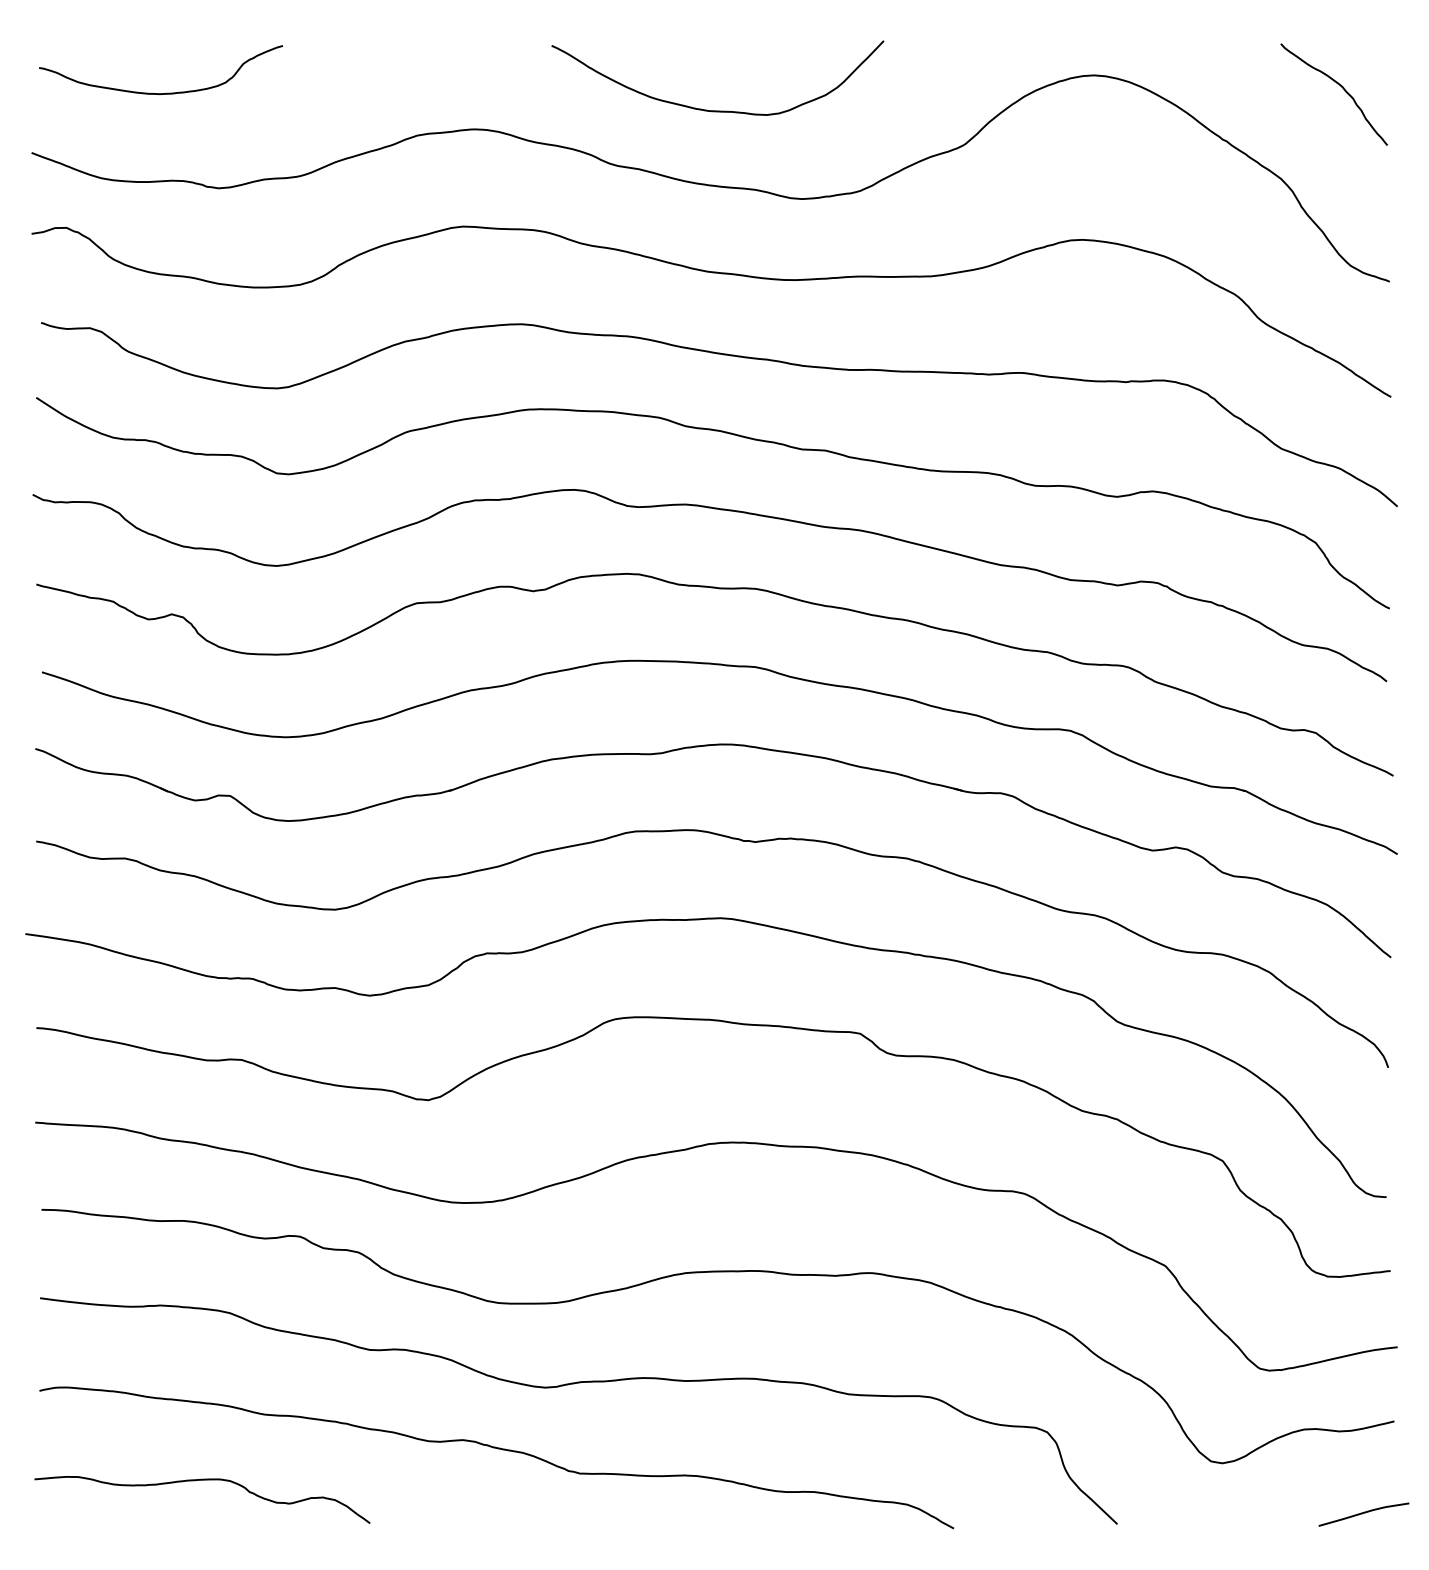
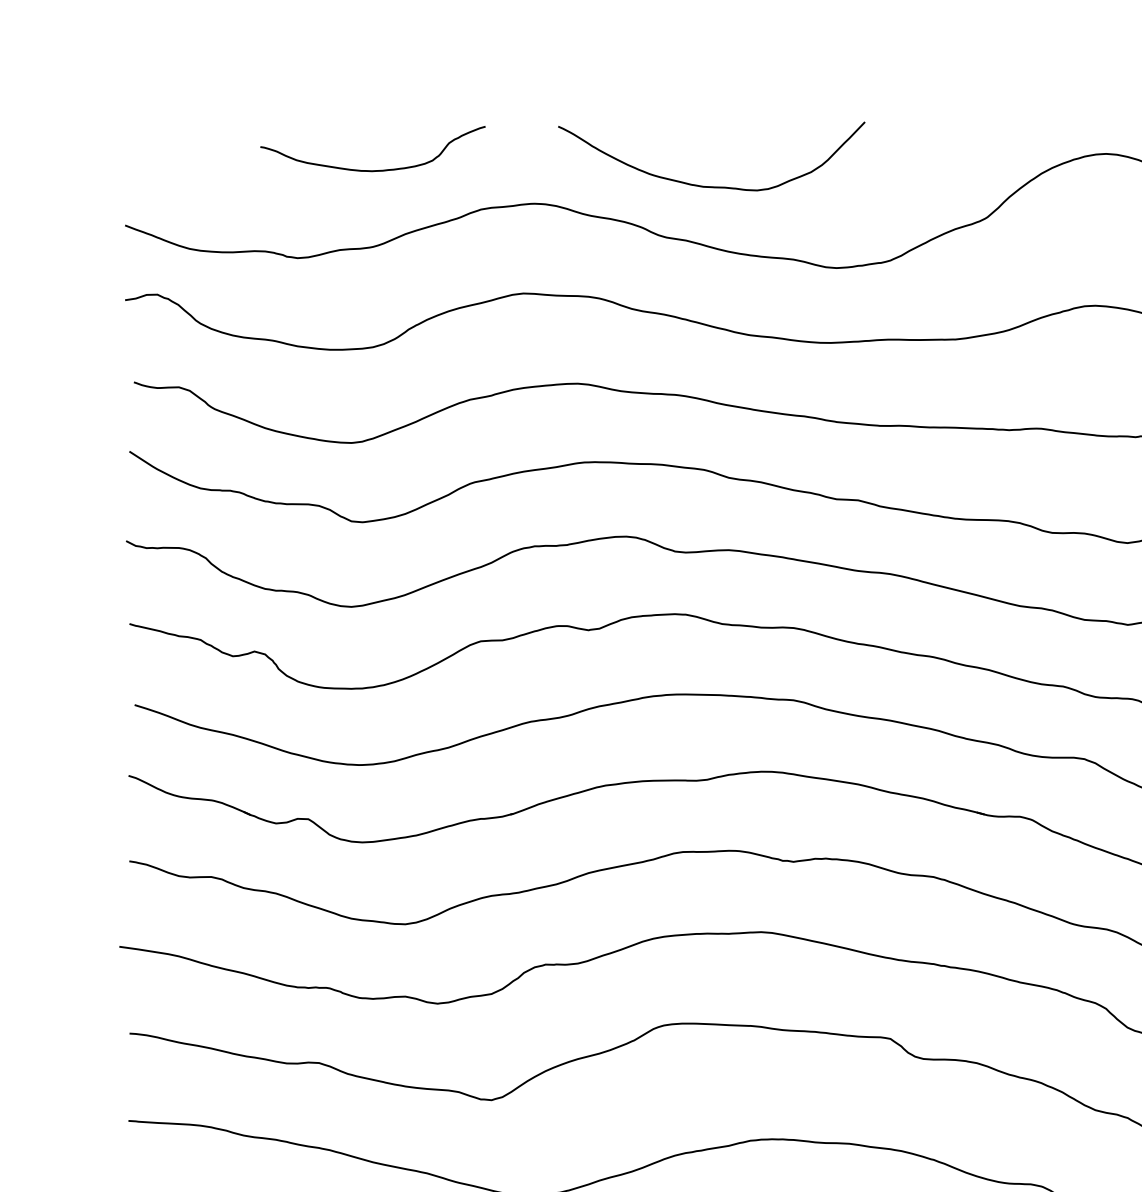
curve: (166, 92) -> (378, 169), moved
curve: (717, 110) -> (711, 186), moved

